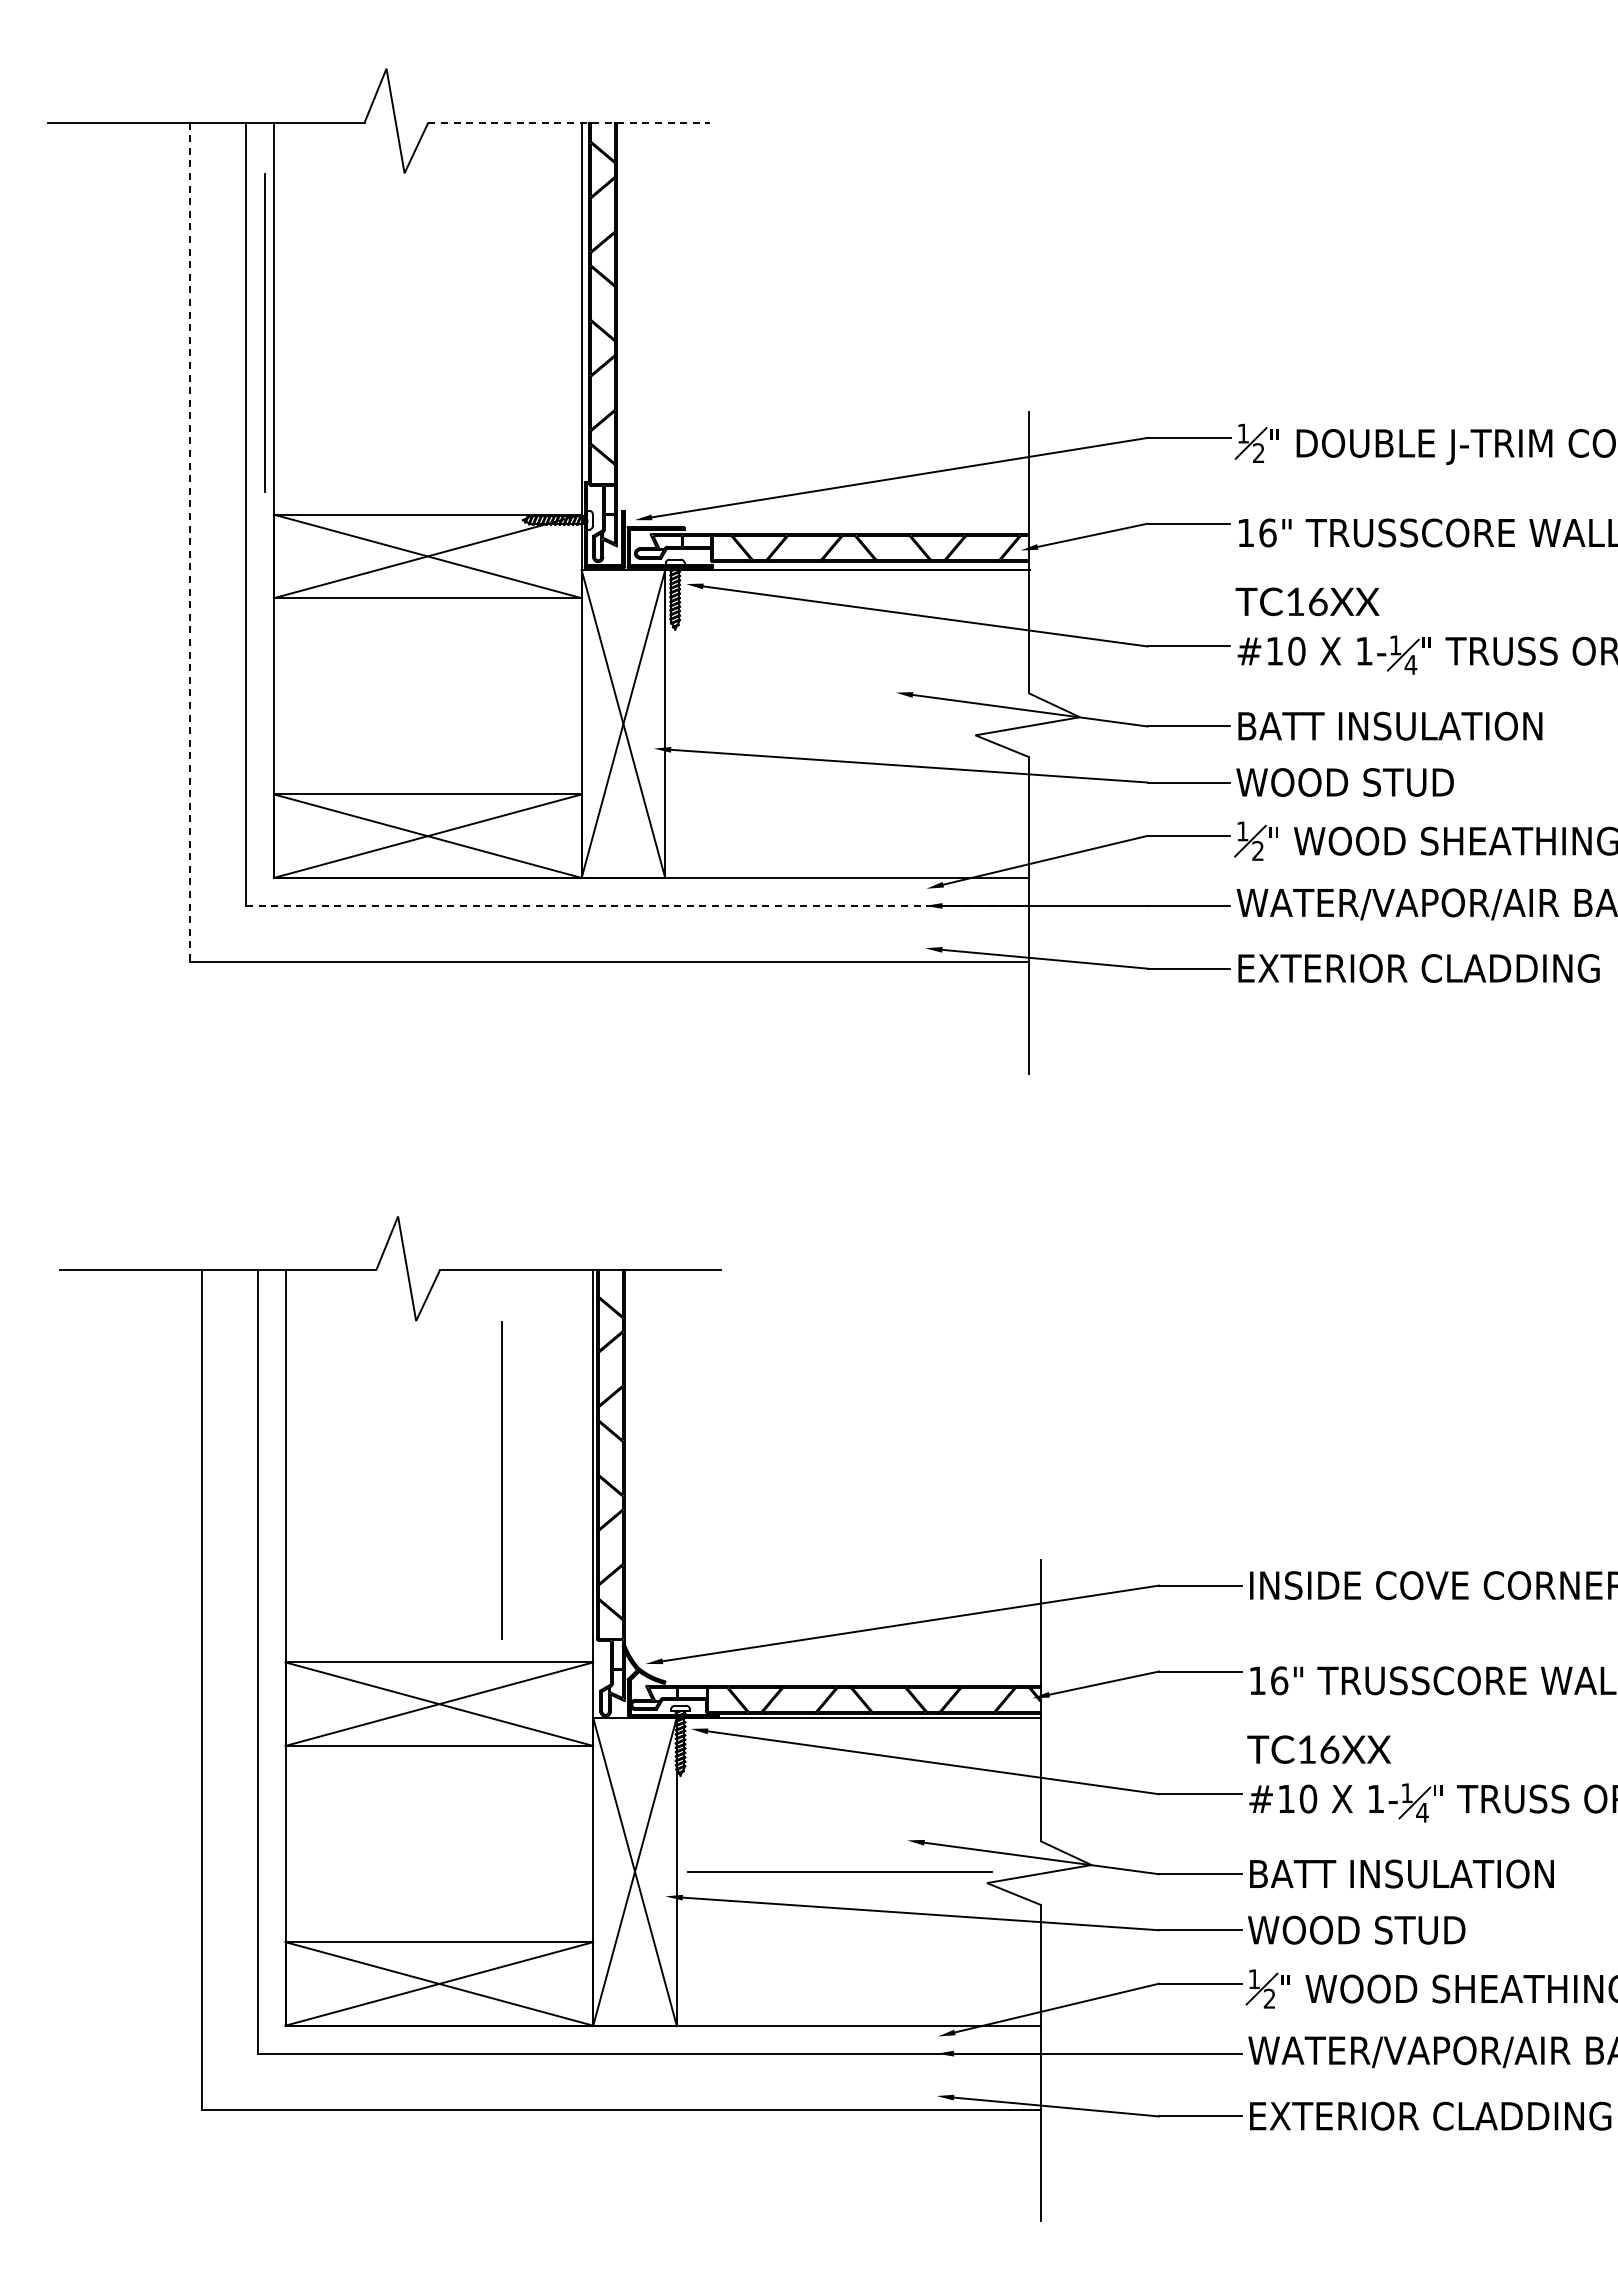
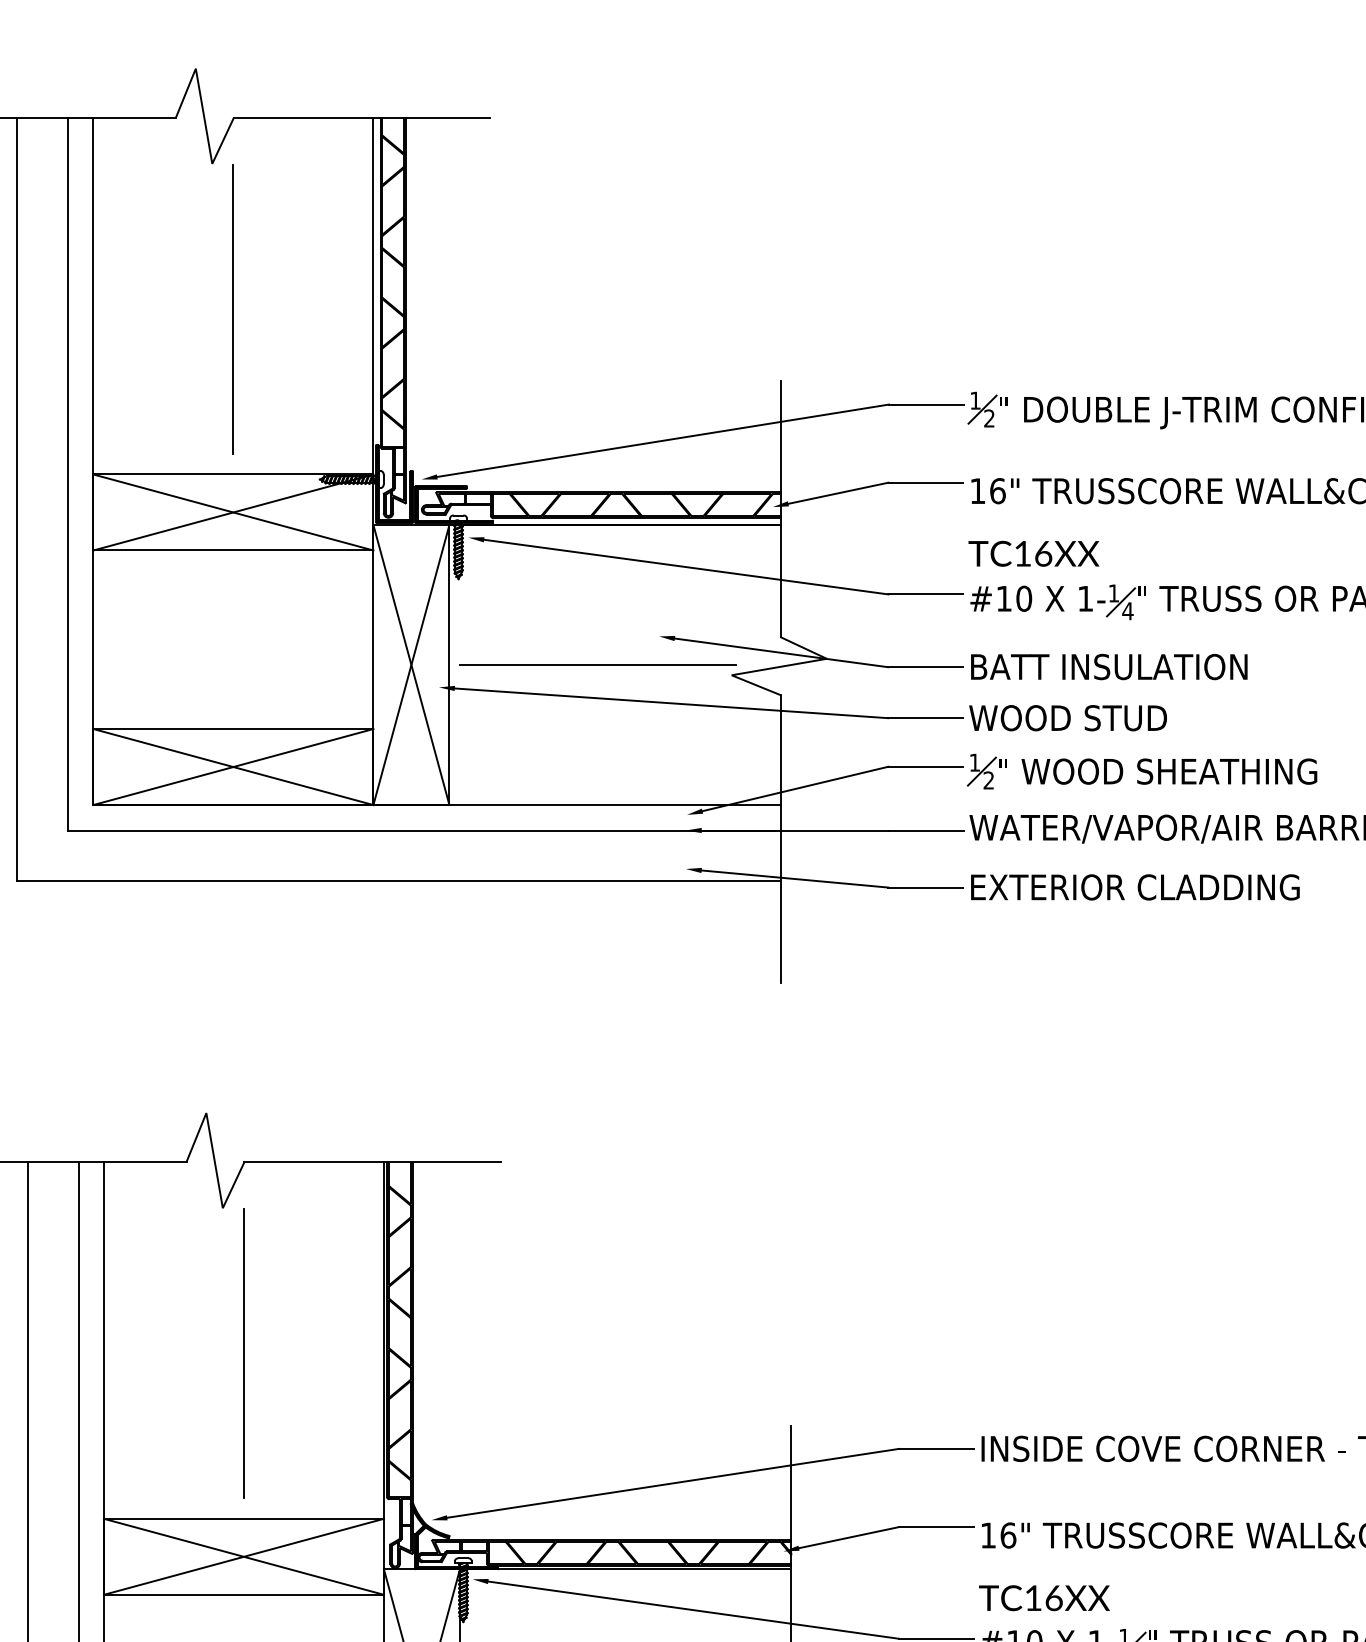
line: (569, 122) -> (362, 117), dashed -> solid
line: (264, 332) -> (233, 308), moved
line: (190, 542) -> (17, 499), dashed -> solid
line: (828, 724) -> (598, 665), added
line: (637, 905) -> (424, 830), dashed -> solid
line: (501, 1480) -> (243, 1353), moved

